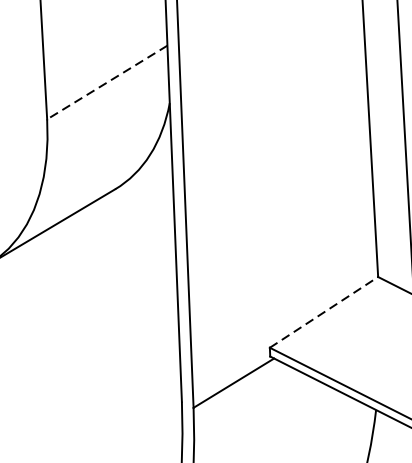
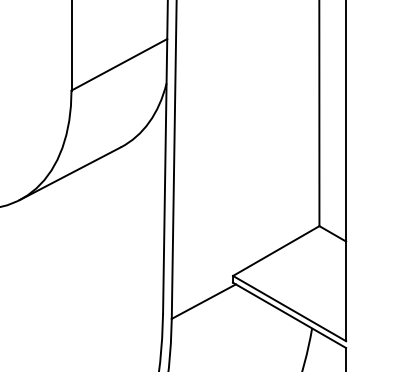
line: (106, 83) -> (118, 65), dashed -> solid
line: (324, 312) -> (276, 251), dashed -> solid

